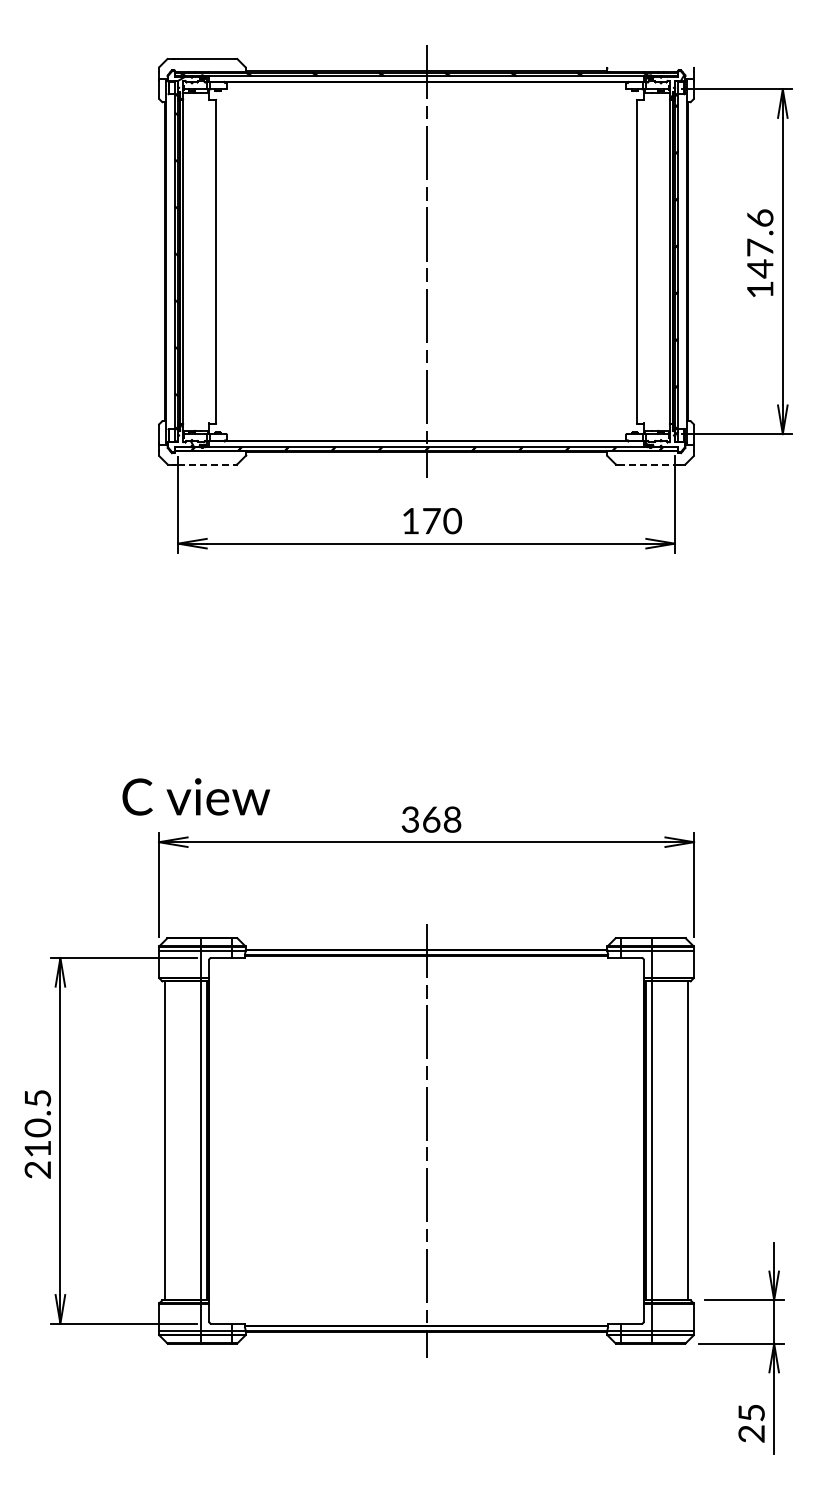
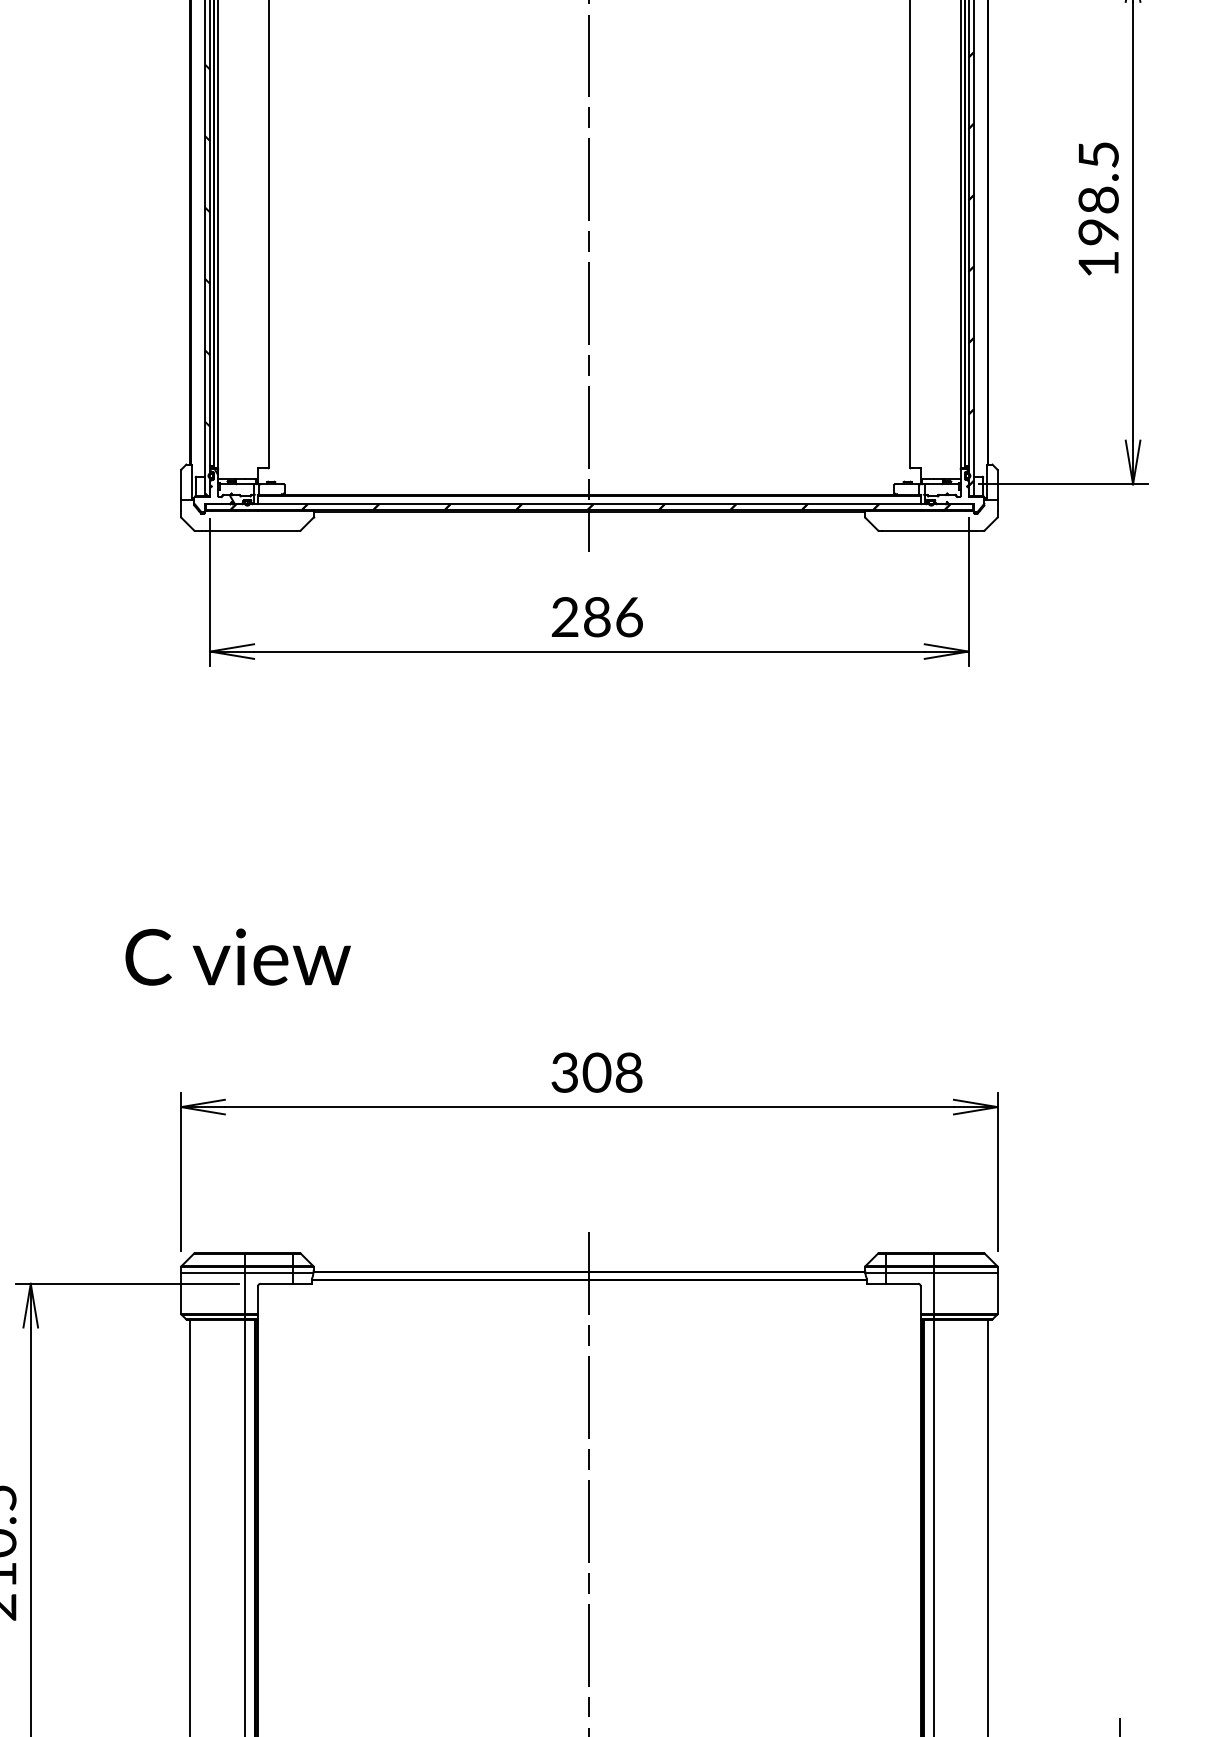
text: (760, 243) -> (1099, 193), 147.6 -> 198.5
line: (206, 464) -> (253, 530), dashed -> solid
line: (646, 464) -> (925, 530), dashed -> solid
text: (432, 520) -> (598, 616), 170 -> 286
text: (196, 796) -> (238, 956), moved
text: (431, 819) -> (597, 1072), 368 -> 308

